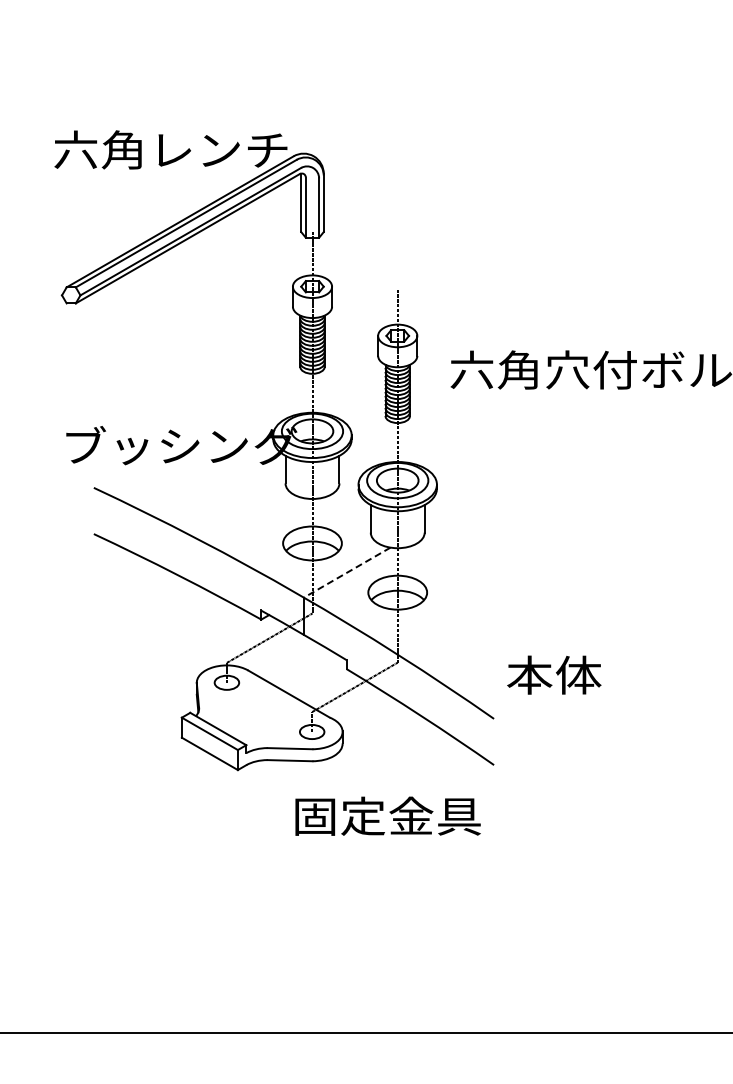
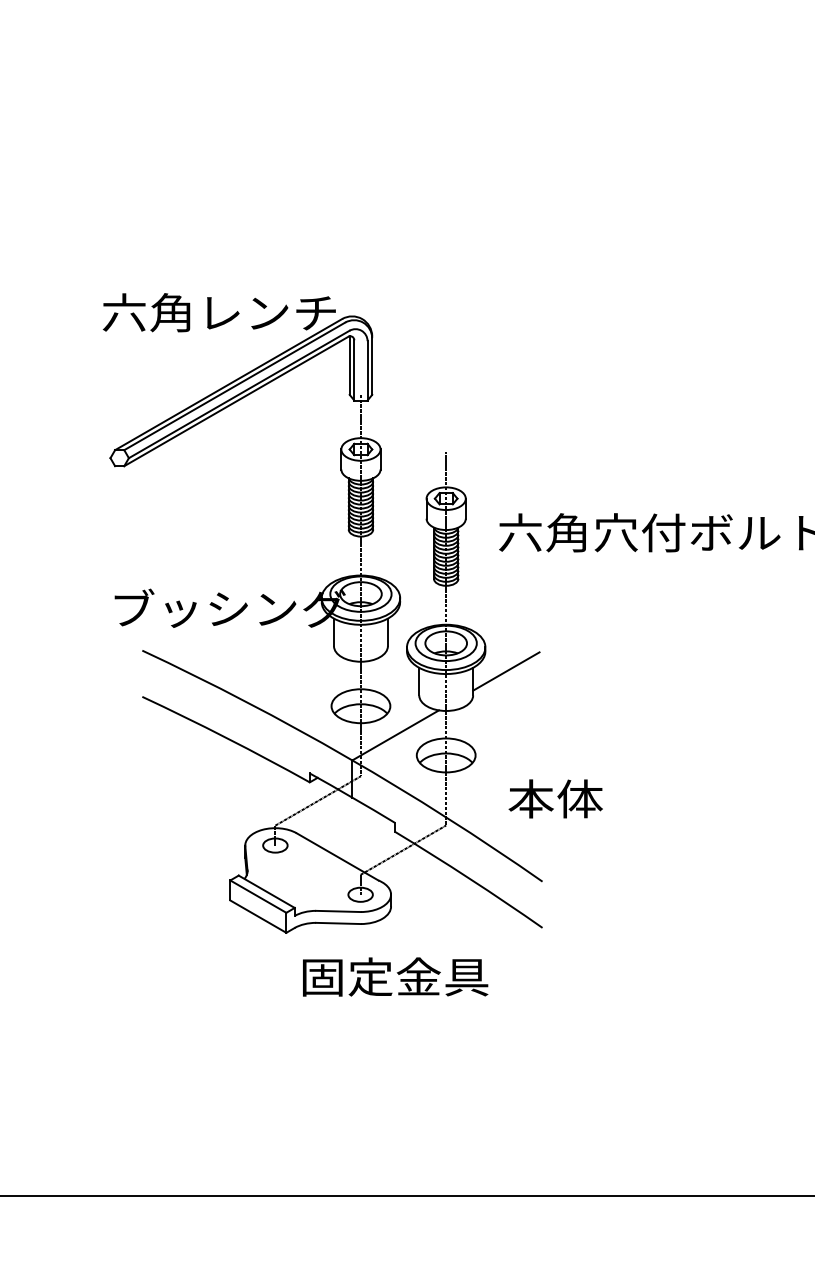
line: (458, 508) -> (506, 671), added
line: (347, 572) -> (395, 735), dashed -> solid
text: (554, 674) -> (555, 798), moved
text: (388, 815) -> (395, 976), moved

